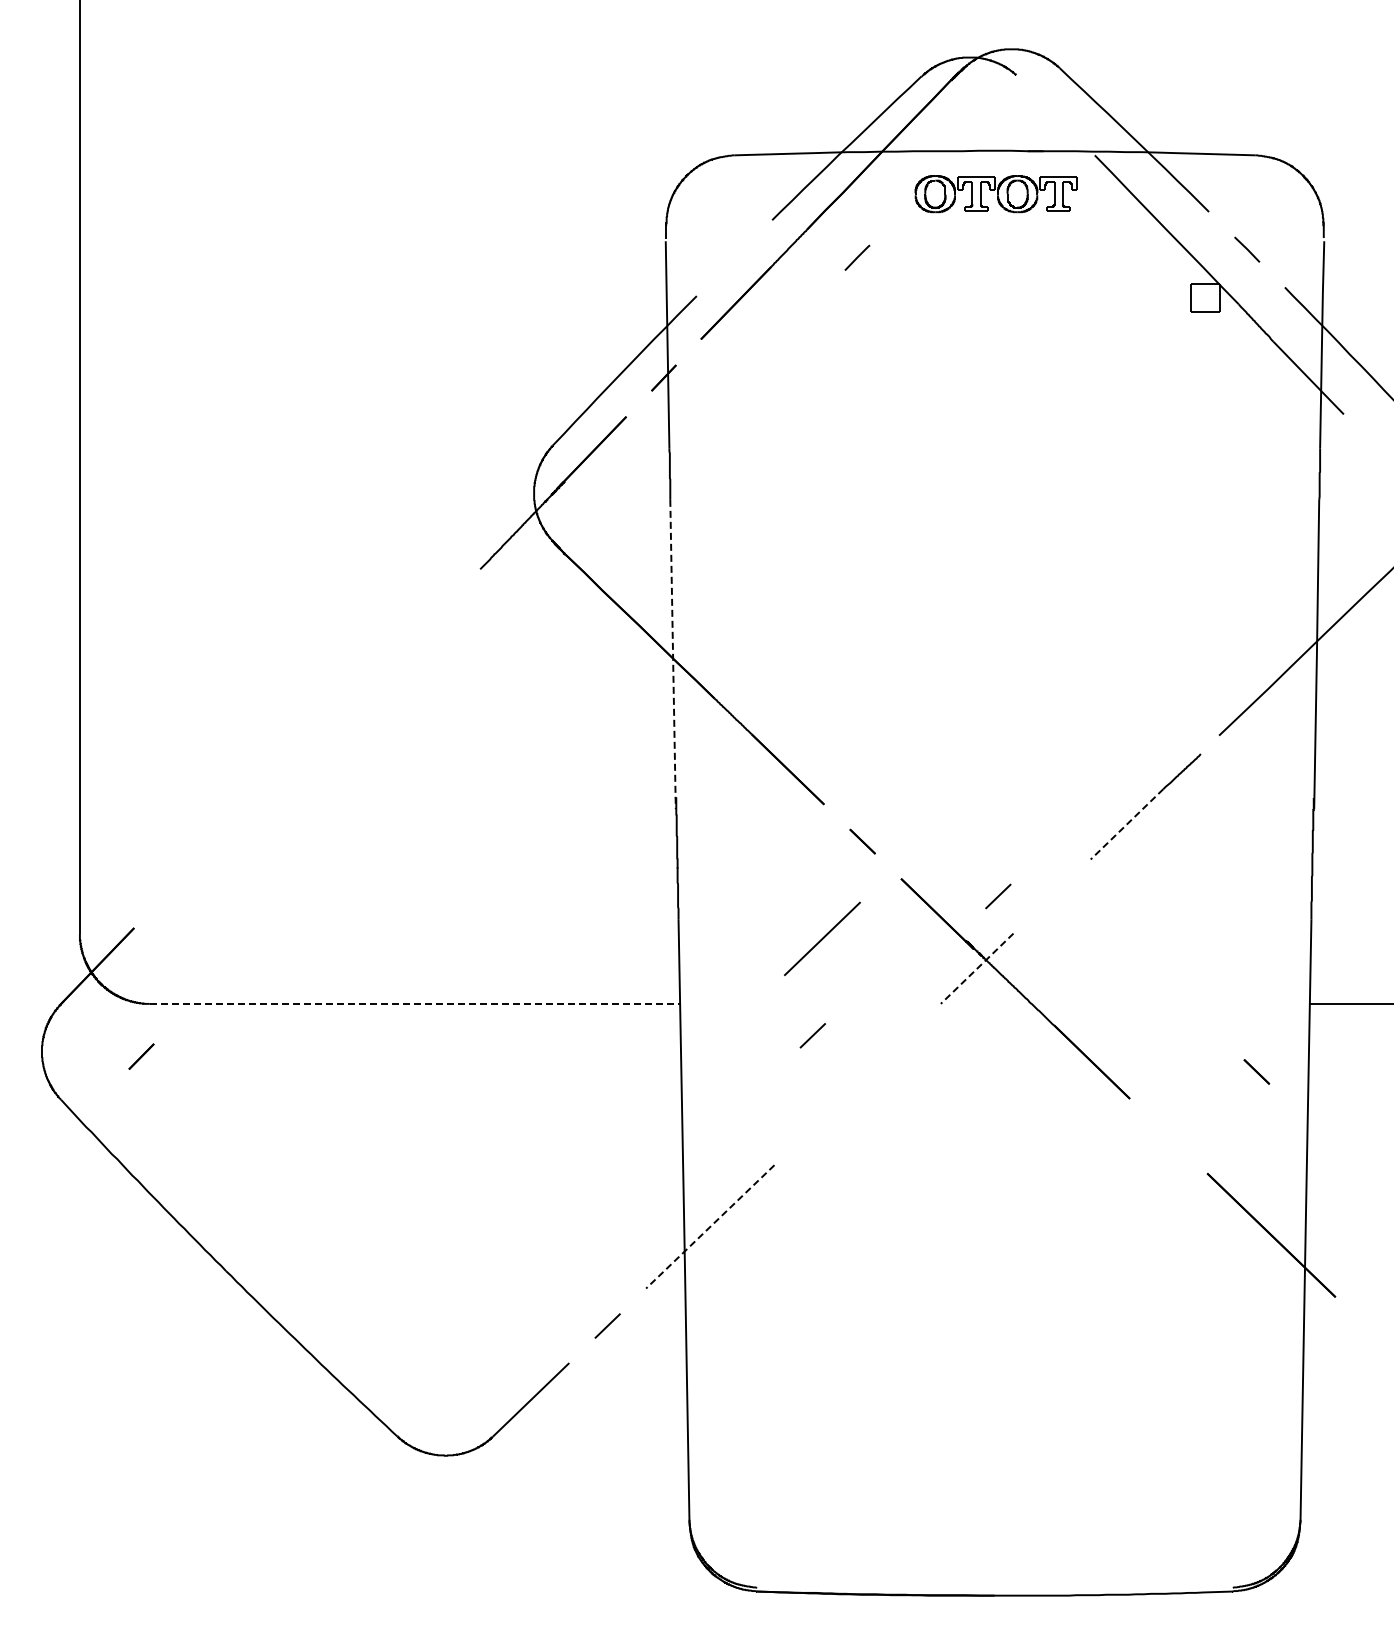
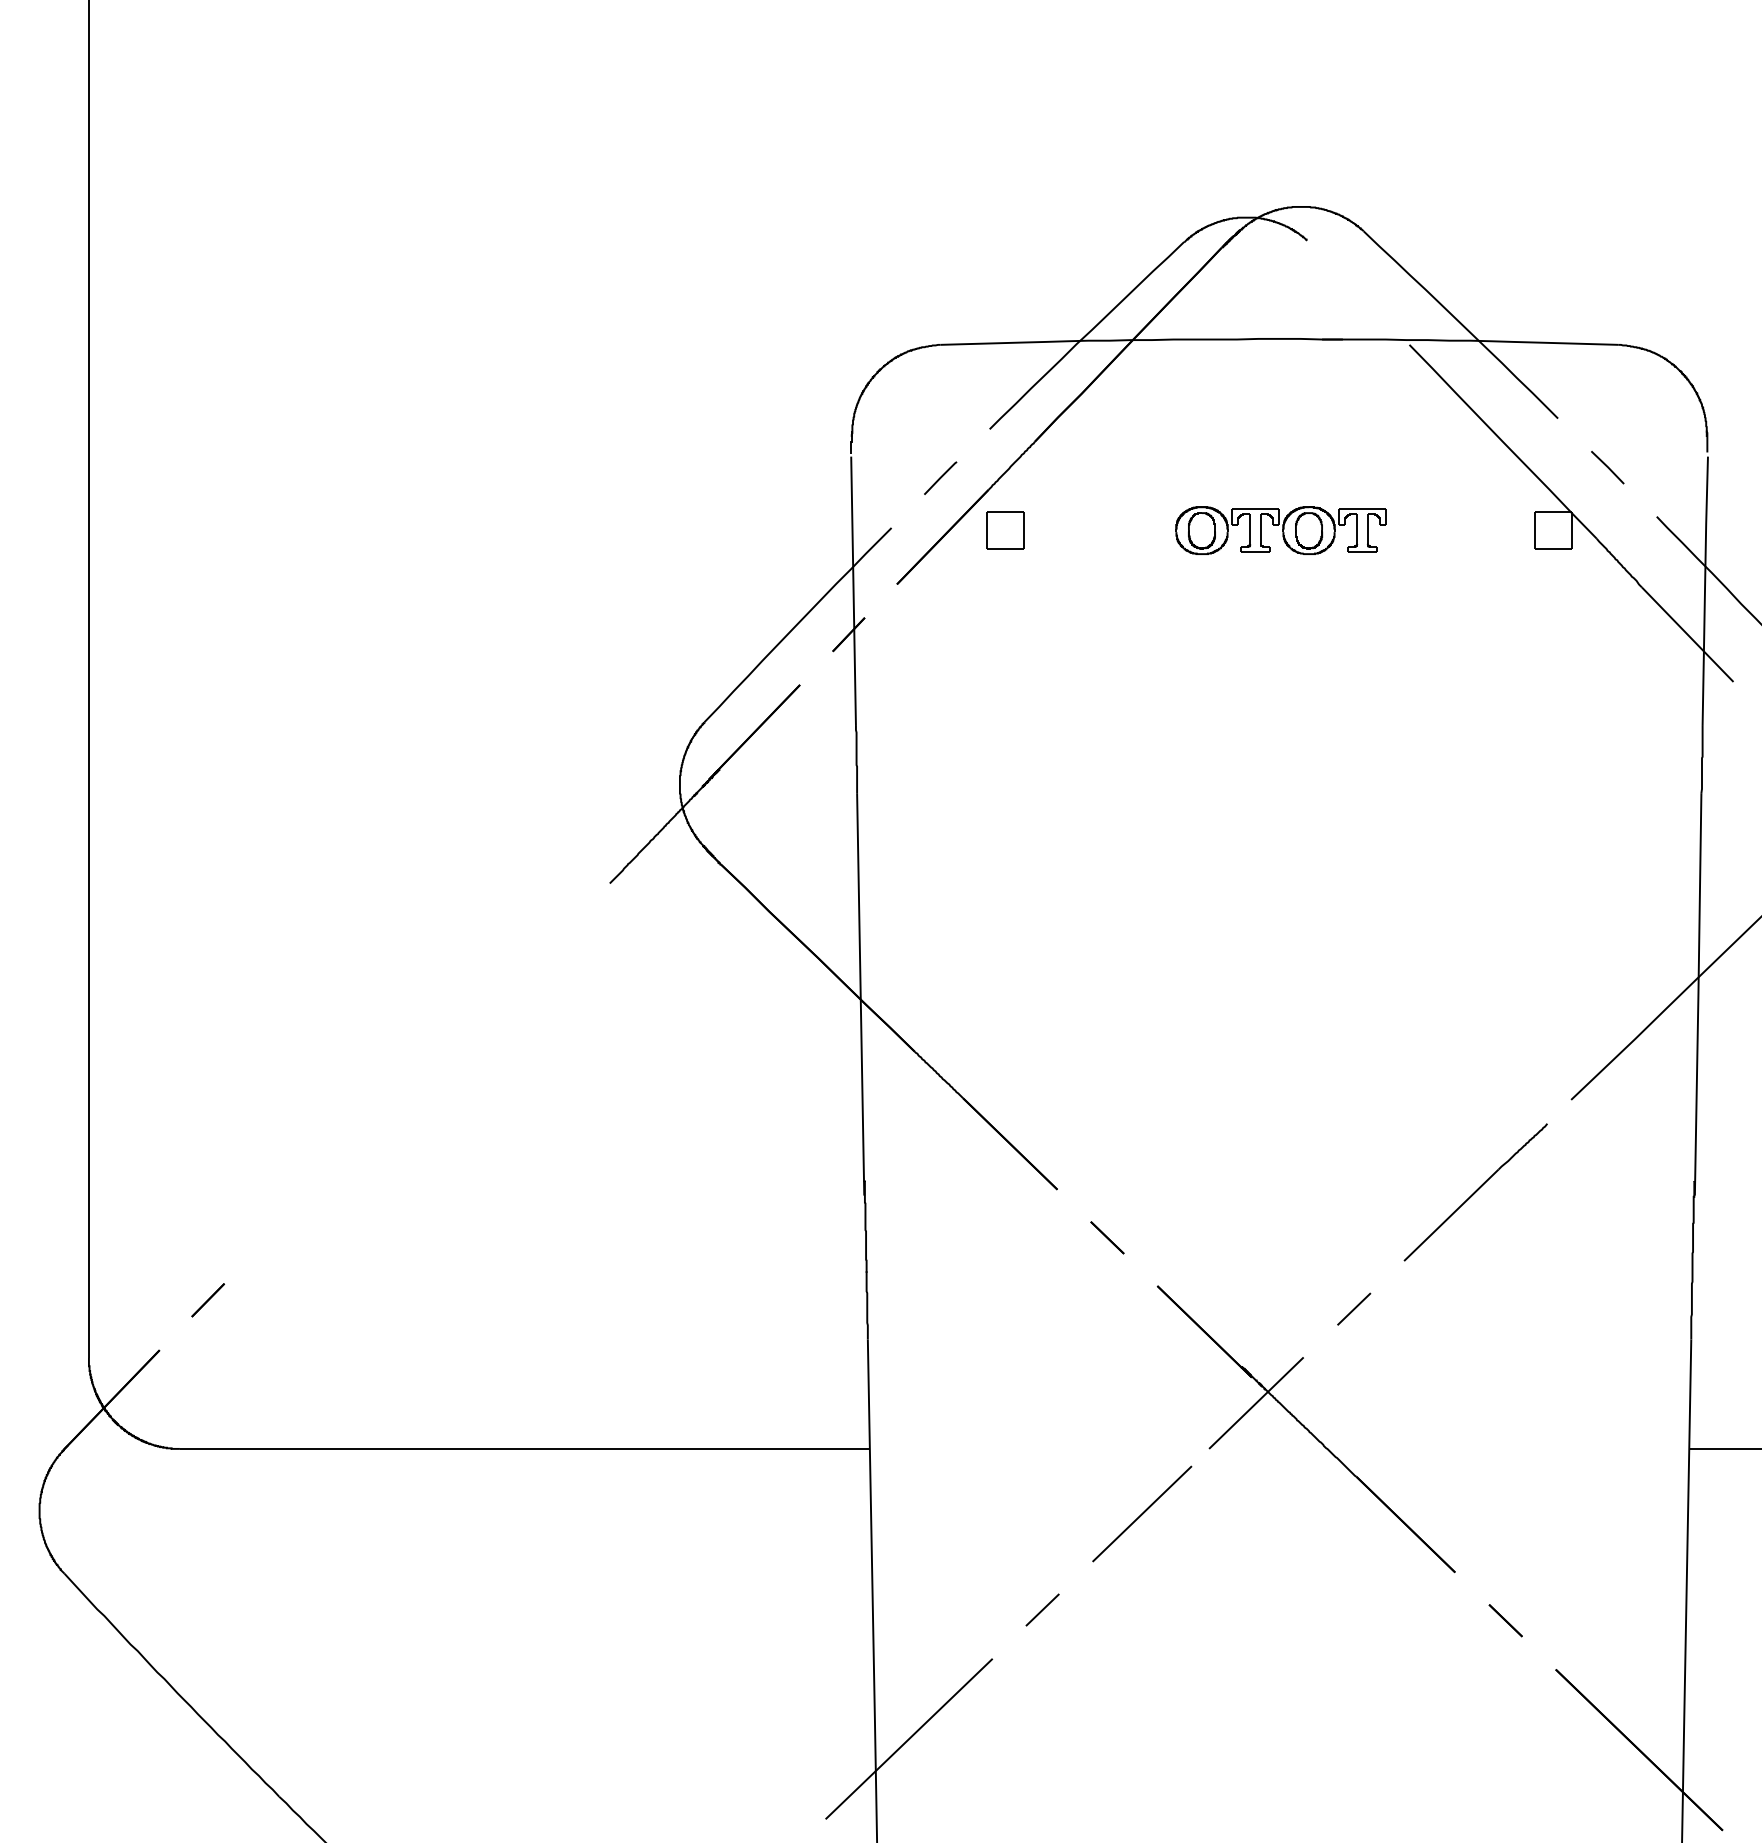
part: (995, 194) -> (1280, 531), moved
line: (857, 257) -> (940, 477), moved
part: (783, 297) -> (1004, 529), added
line: (673, 654) -> (861, 994), dashed -> solid
line: (1127, 824) -> (1451, 1215), dashed -> solid
line: (998, 896) -> (1354, 1309), moved
line: (822, 938) -> (1142, 1513), moved
line: (977, 968) -> (1256, 1402), dashed -> solid
line: (415, 1003) -> (525, 1448), dashed -> solid
line: (812, 1035) -> (1042, 1609), moved
line: (141, 1056) -> (208, 1300), moved
line: (1256, 1071) -> (1505, 1620), moved
line: (709, 1227) -> (908, 1739), dashed -> solid

